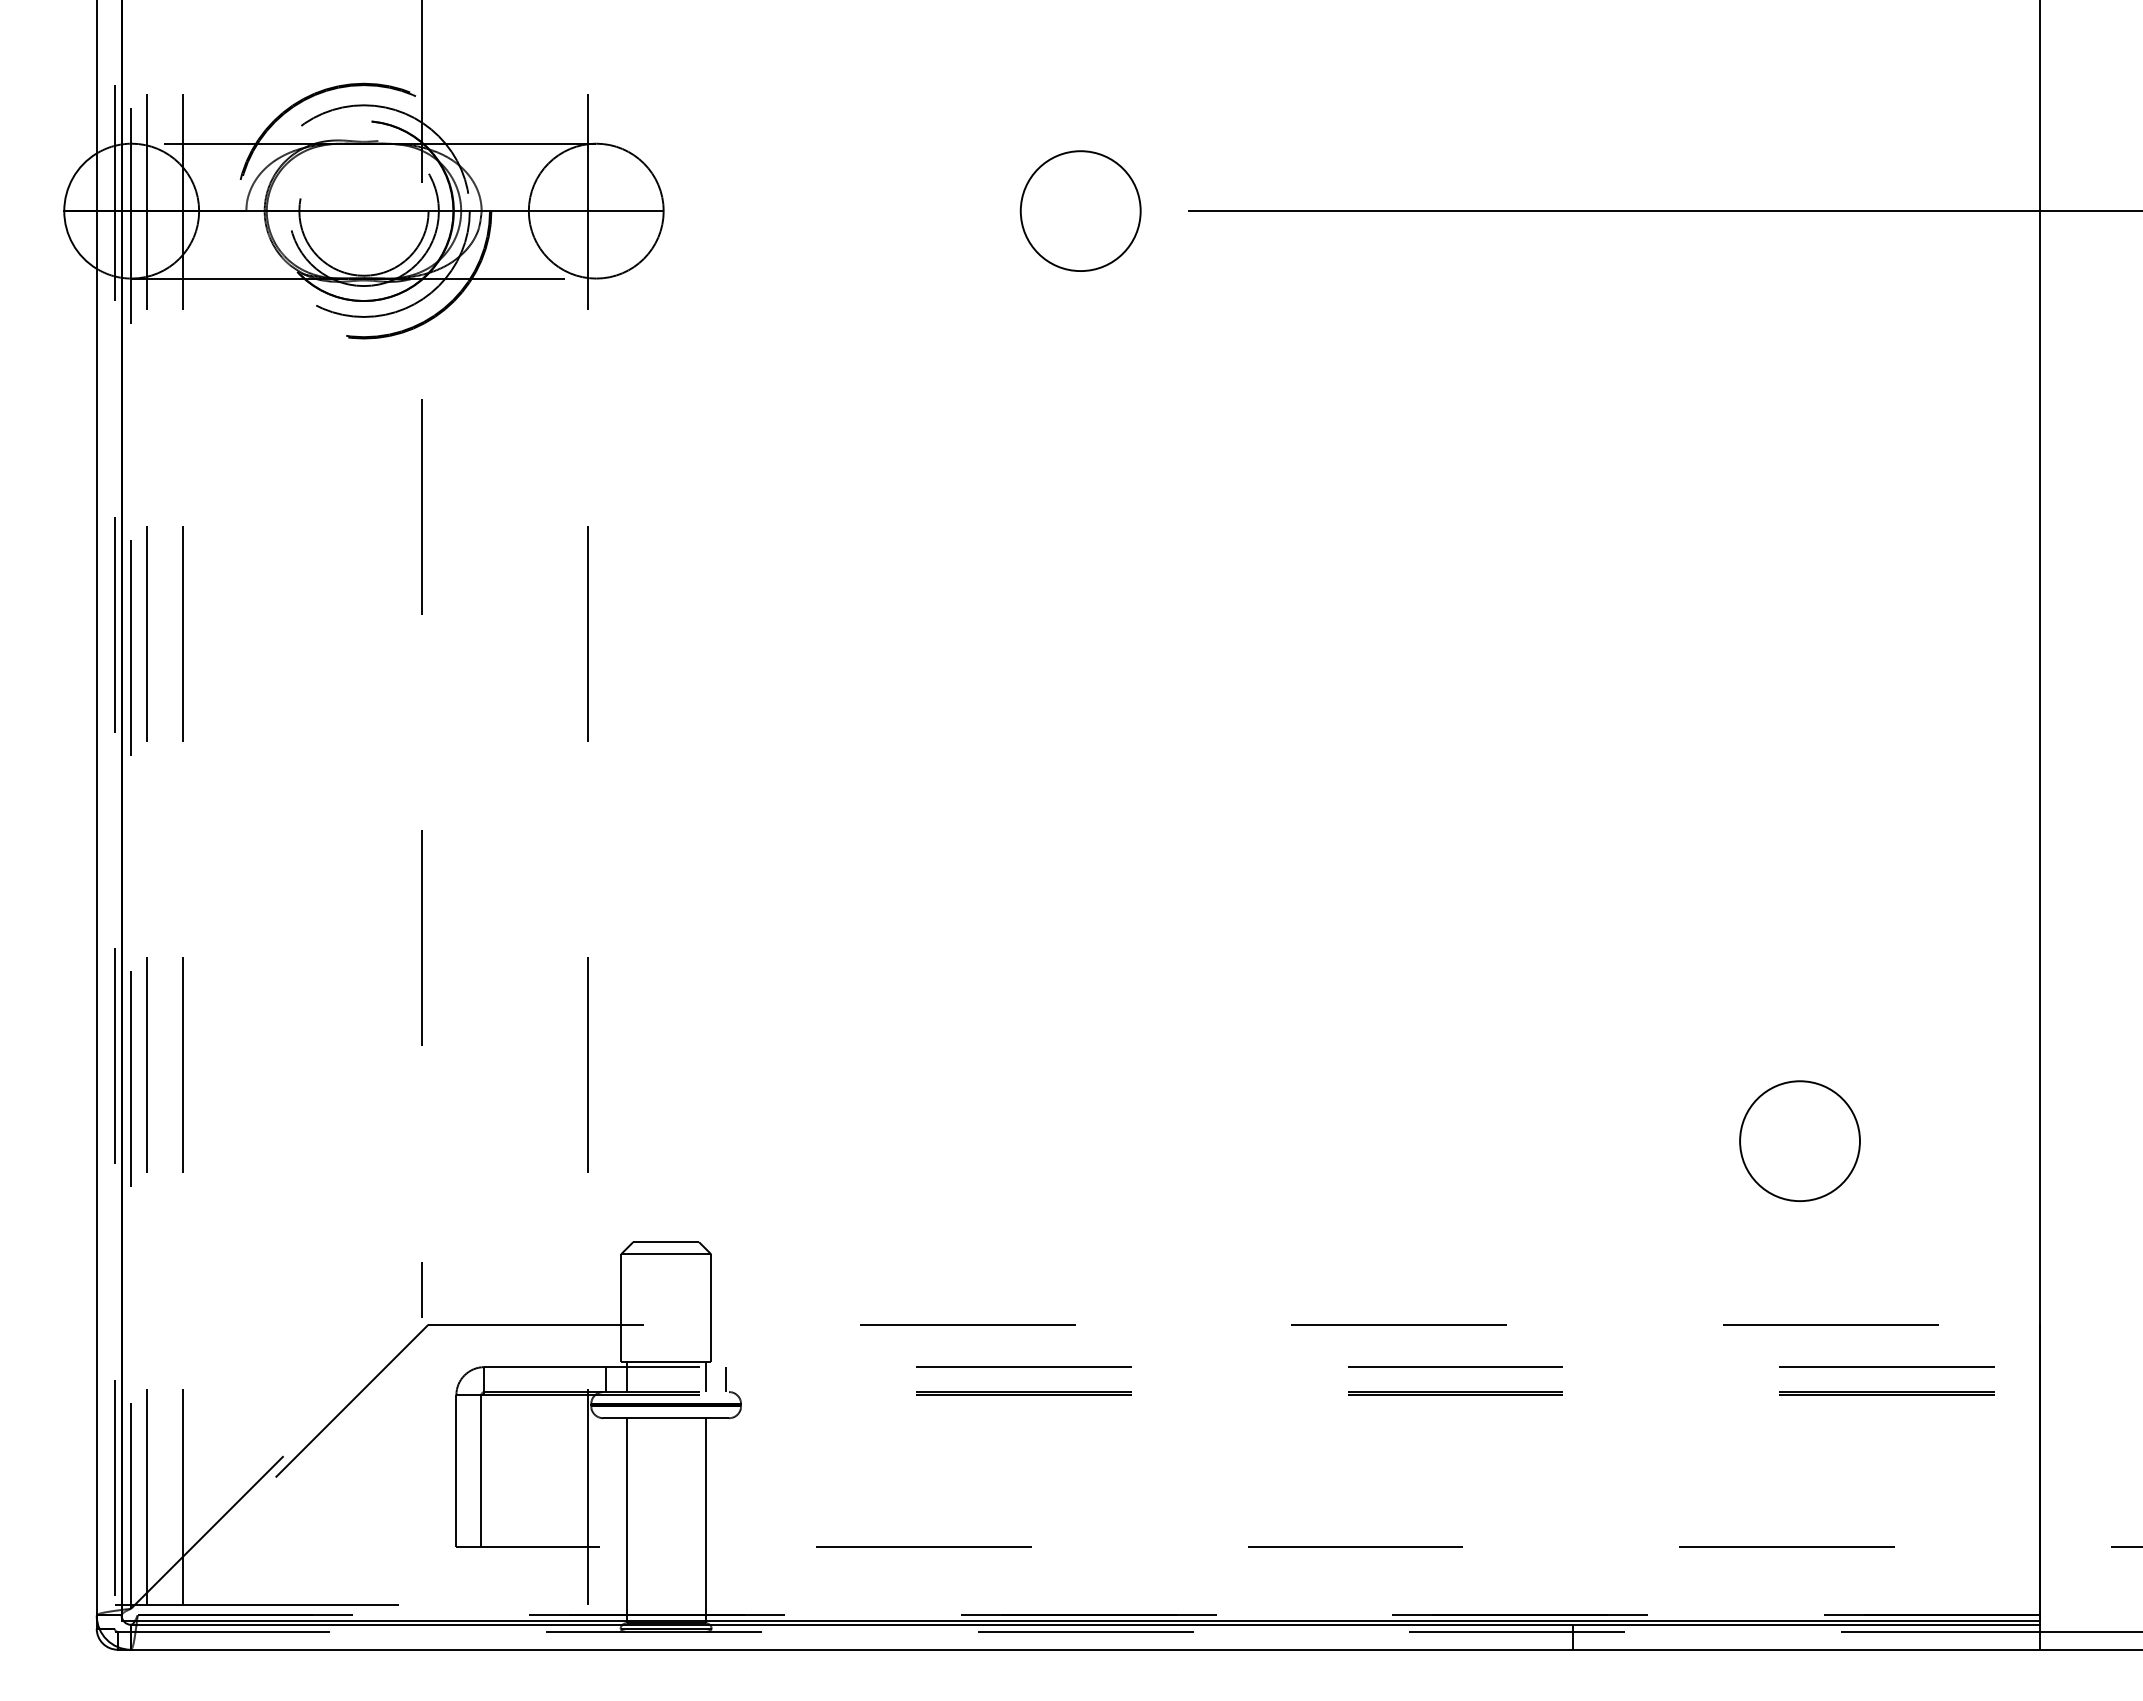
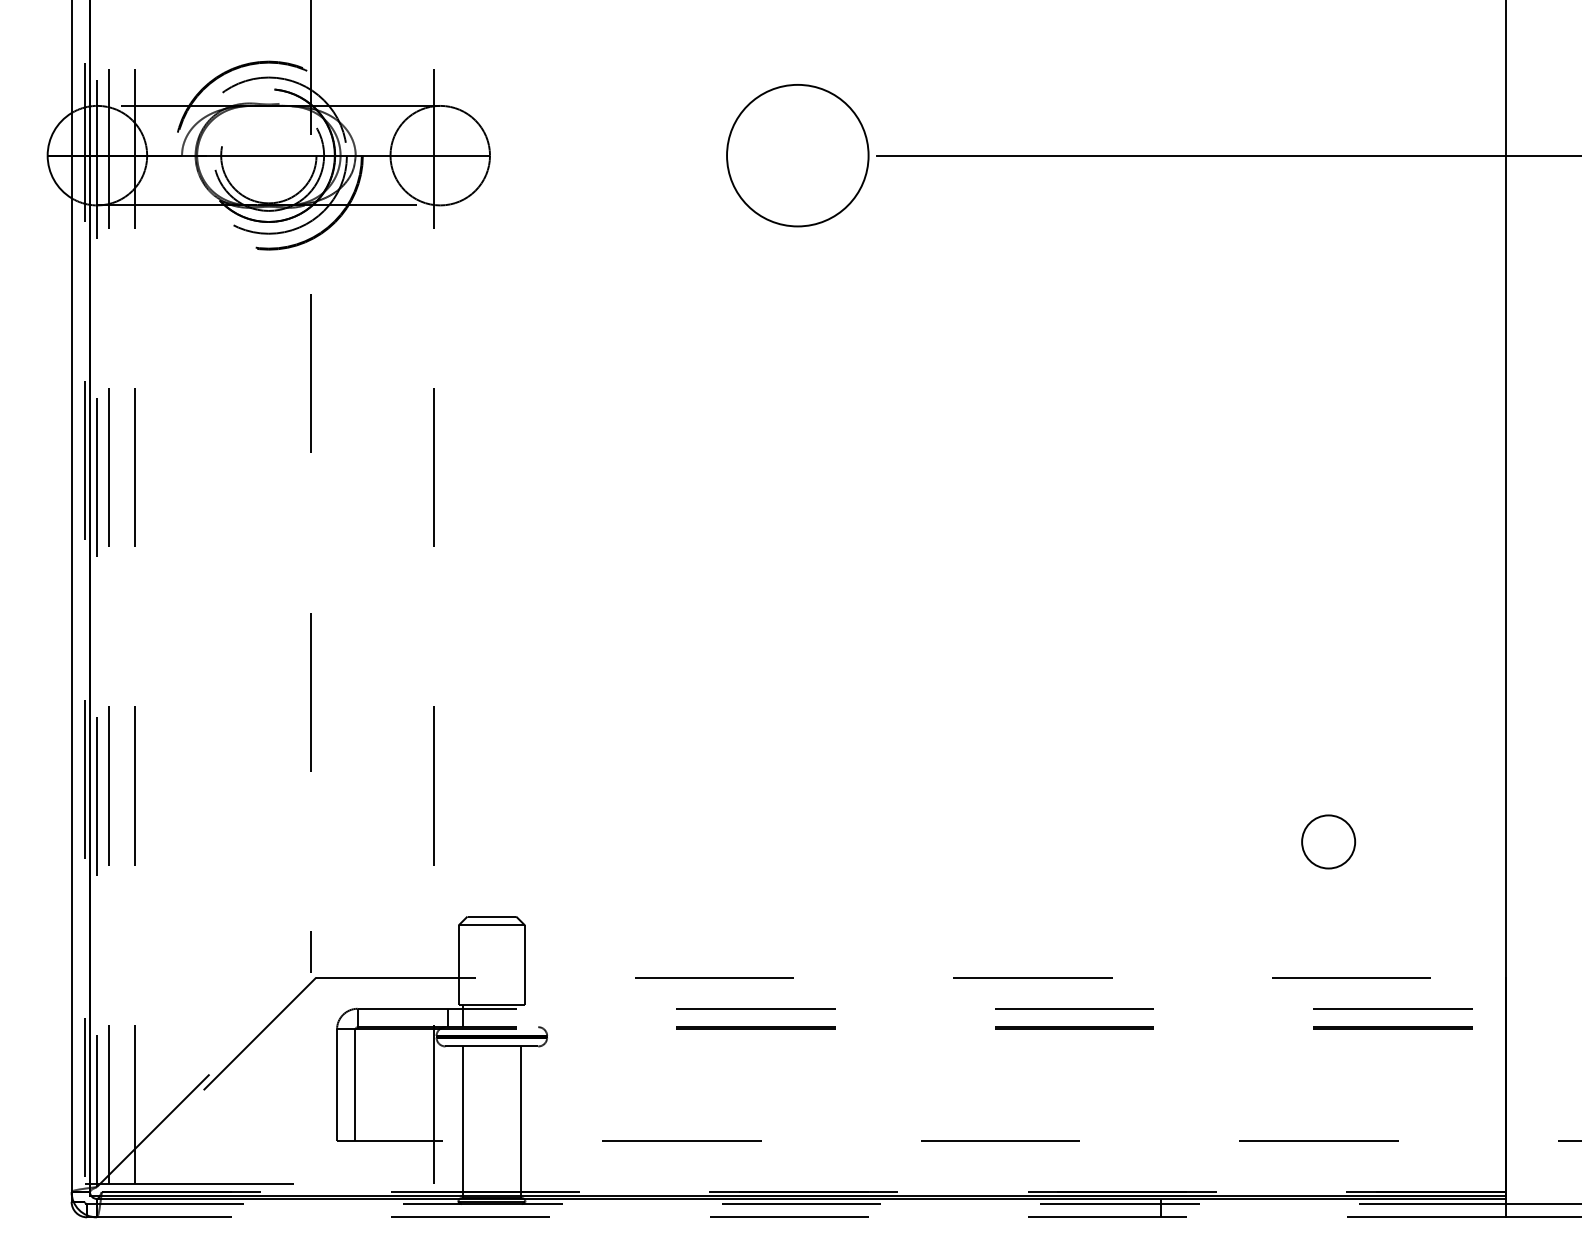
circle: (1080, 211) -> (797, 155), size x1.6
circle: (1799, 1140) -> (1328, 841), size x0.6
line: (705, 1377) -> (520, 1016), removed
line: (726, 1379) -> (536, 1017), removed
line: (1085, 1649) -> (801, 1217), solid -> dashed

